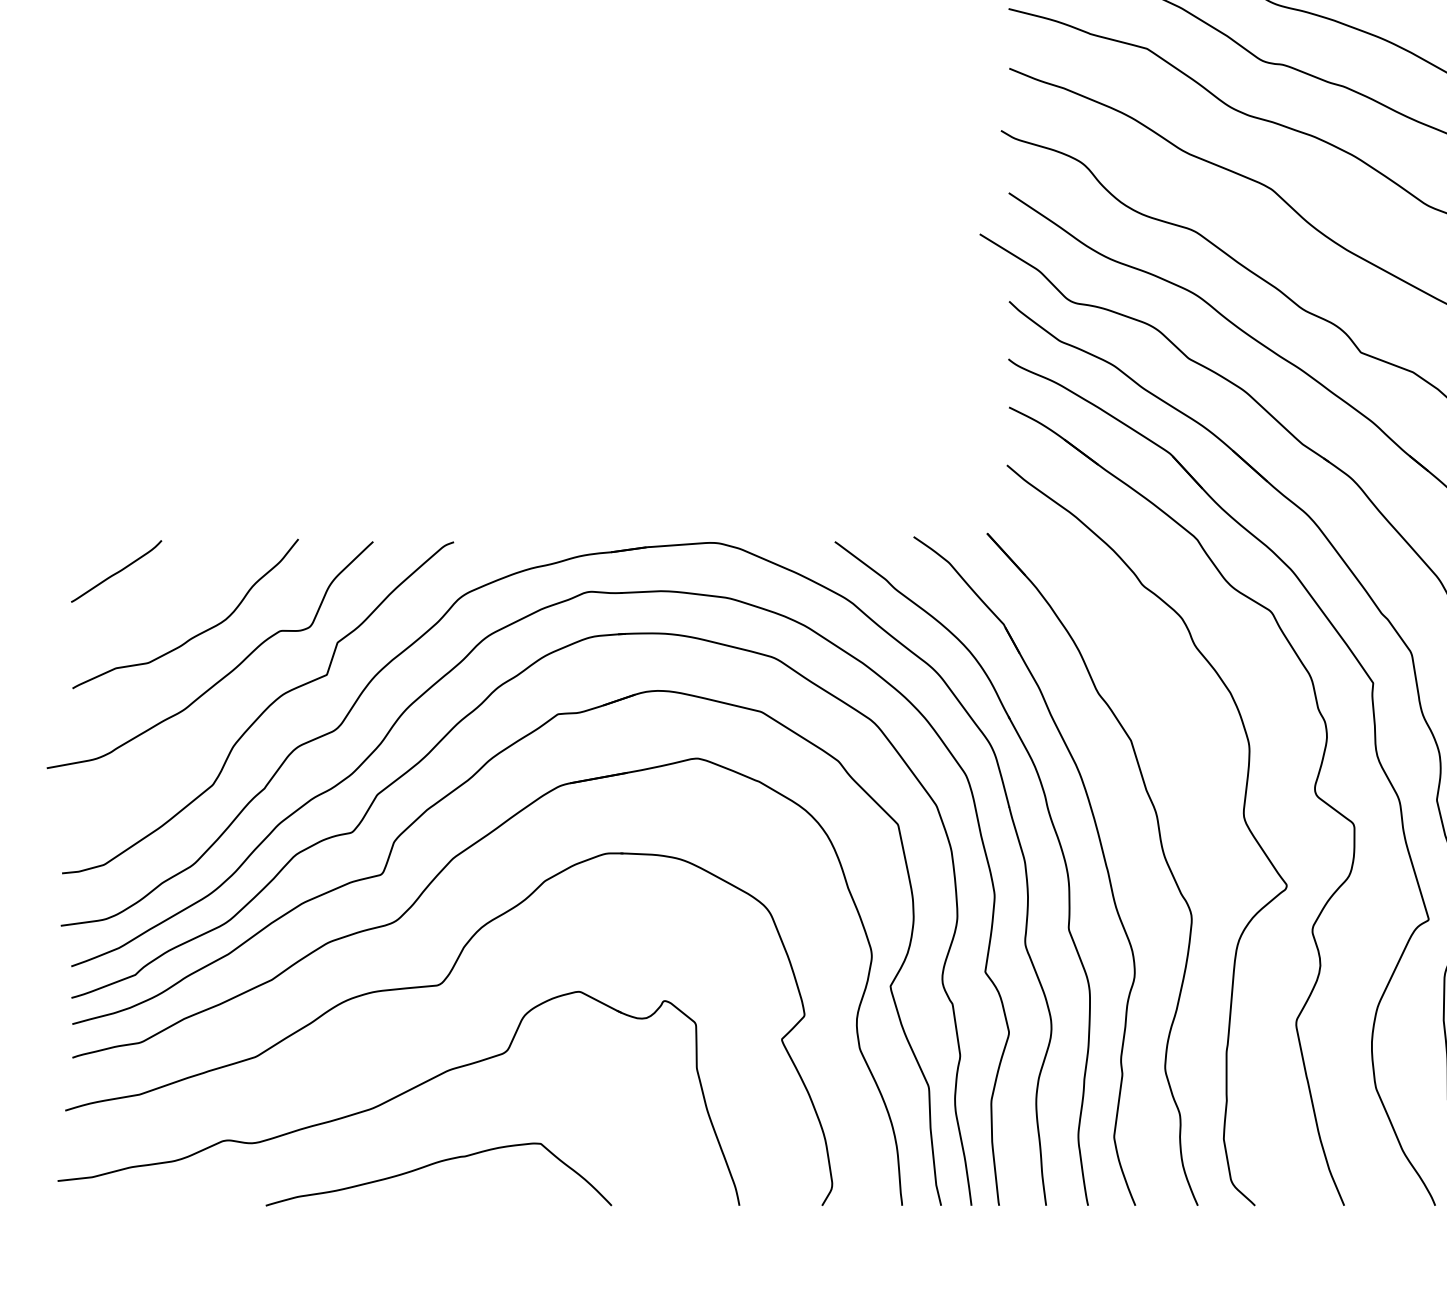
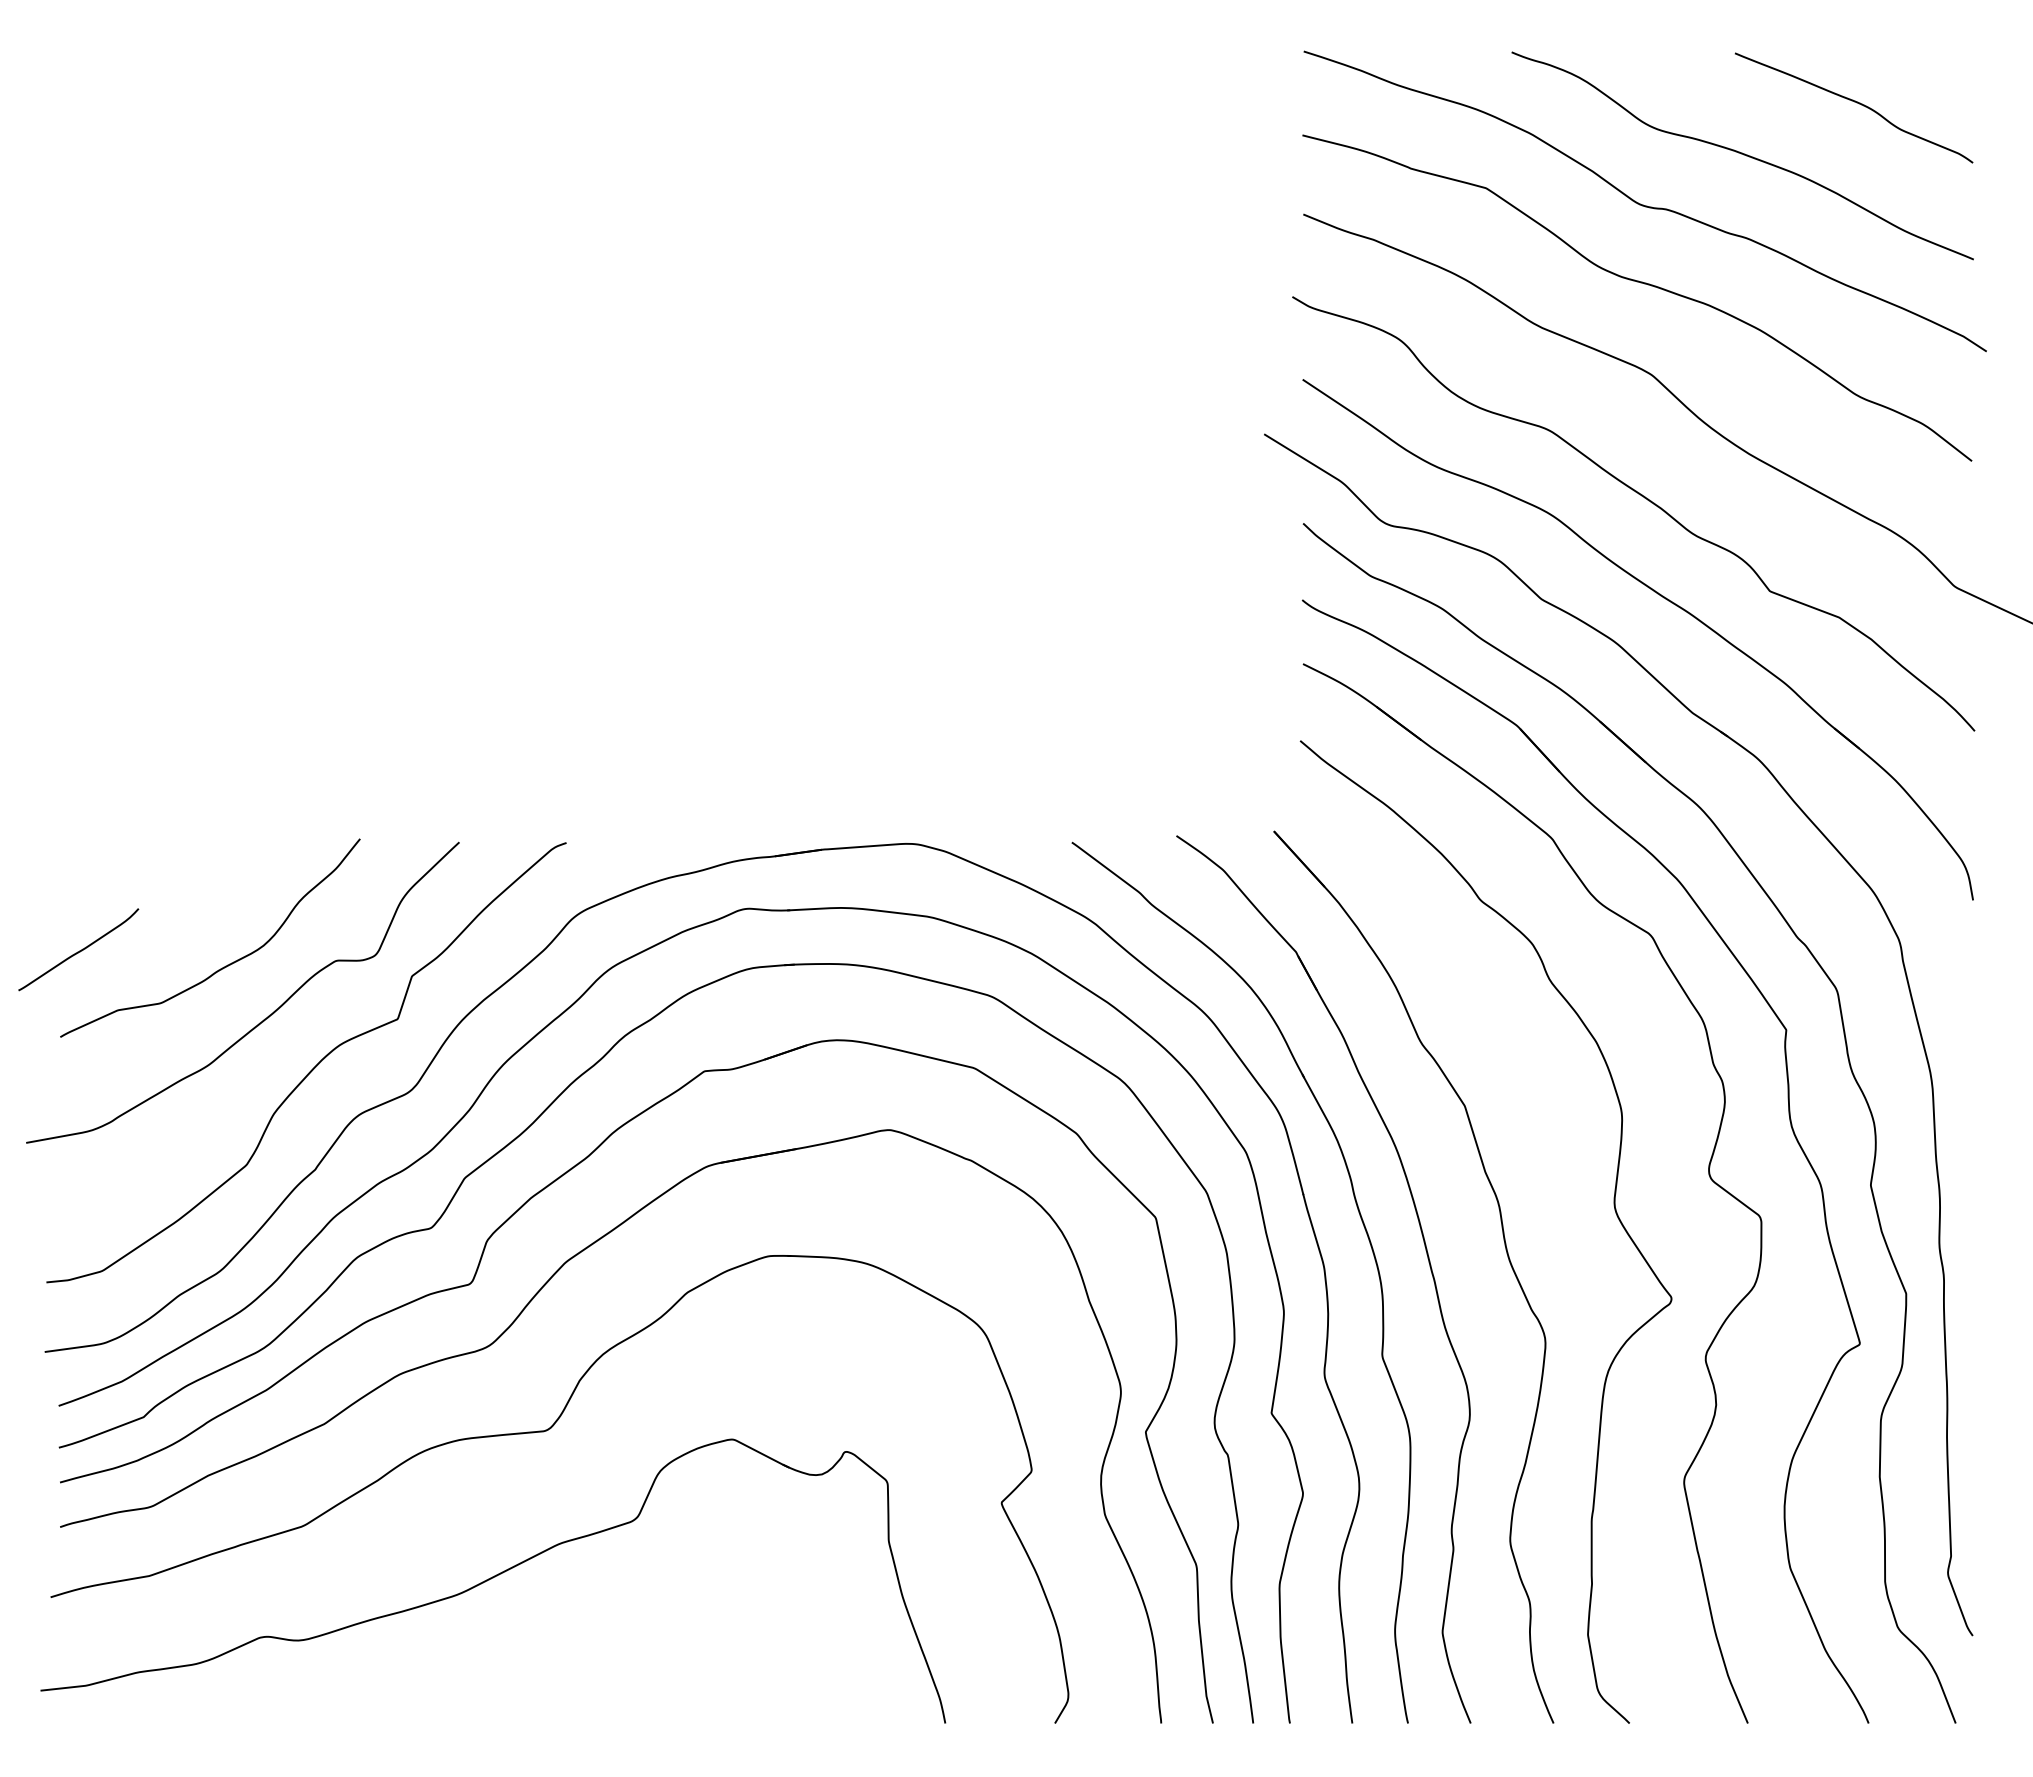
curve: (117, 572) -> (79, 950), moved
curve: (434, 1164) -> (540, 1668), removed

